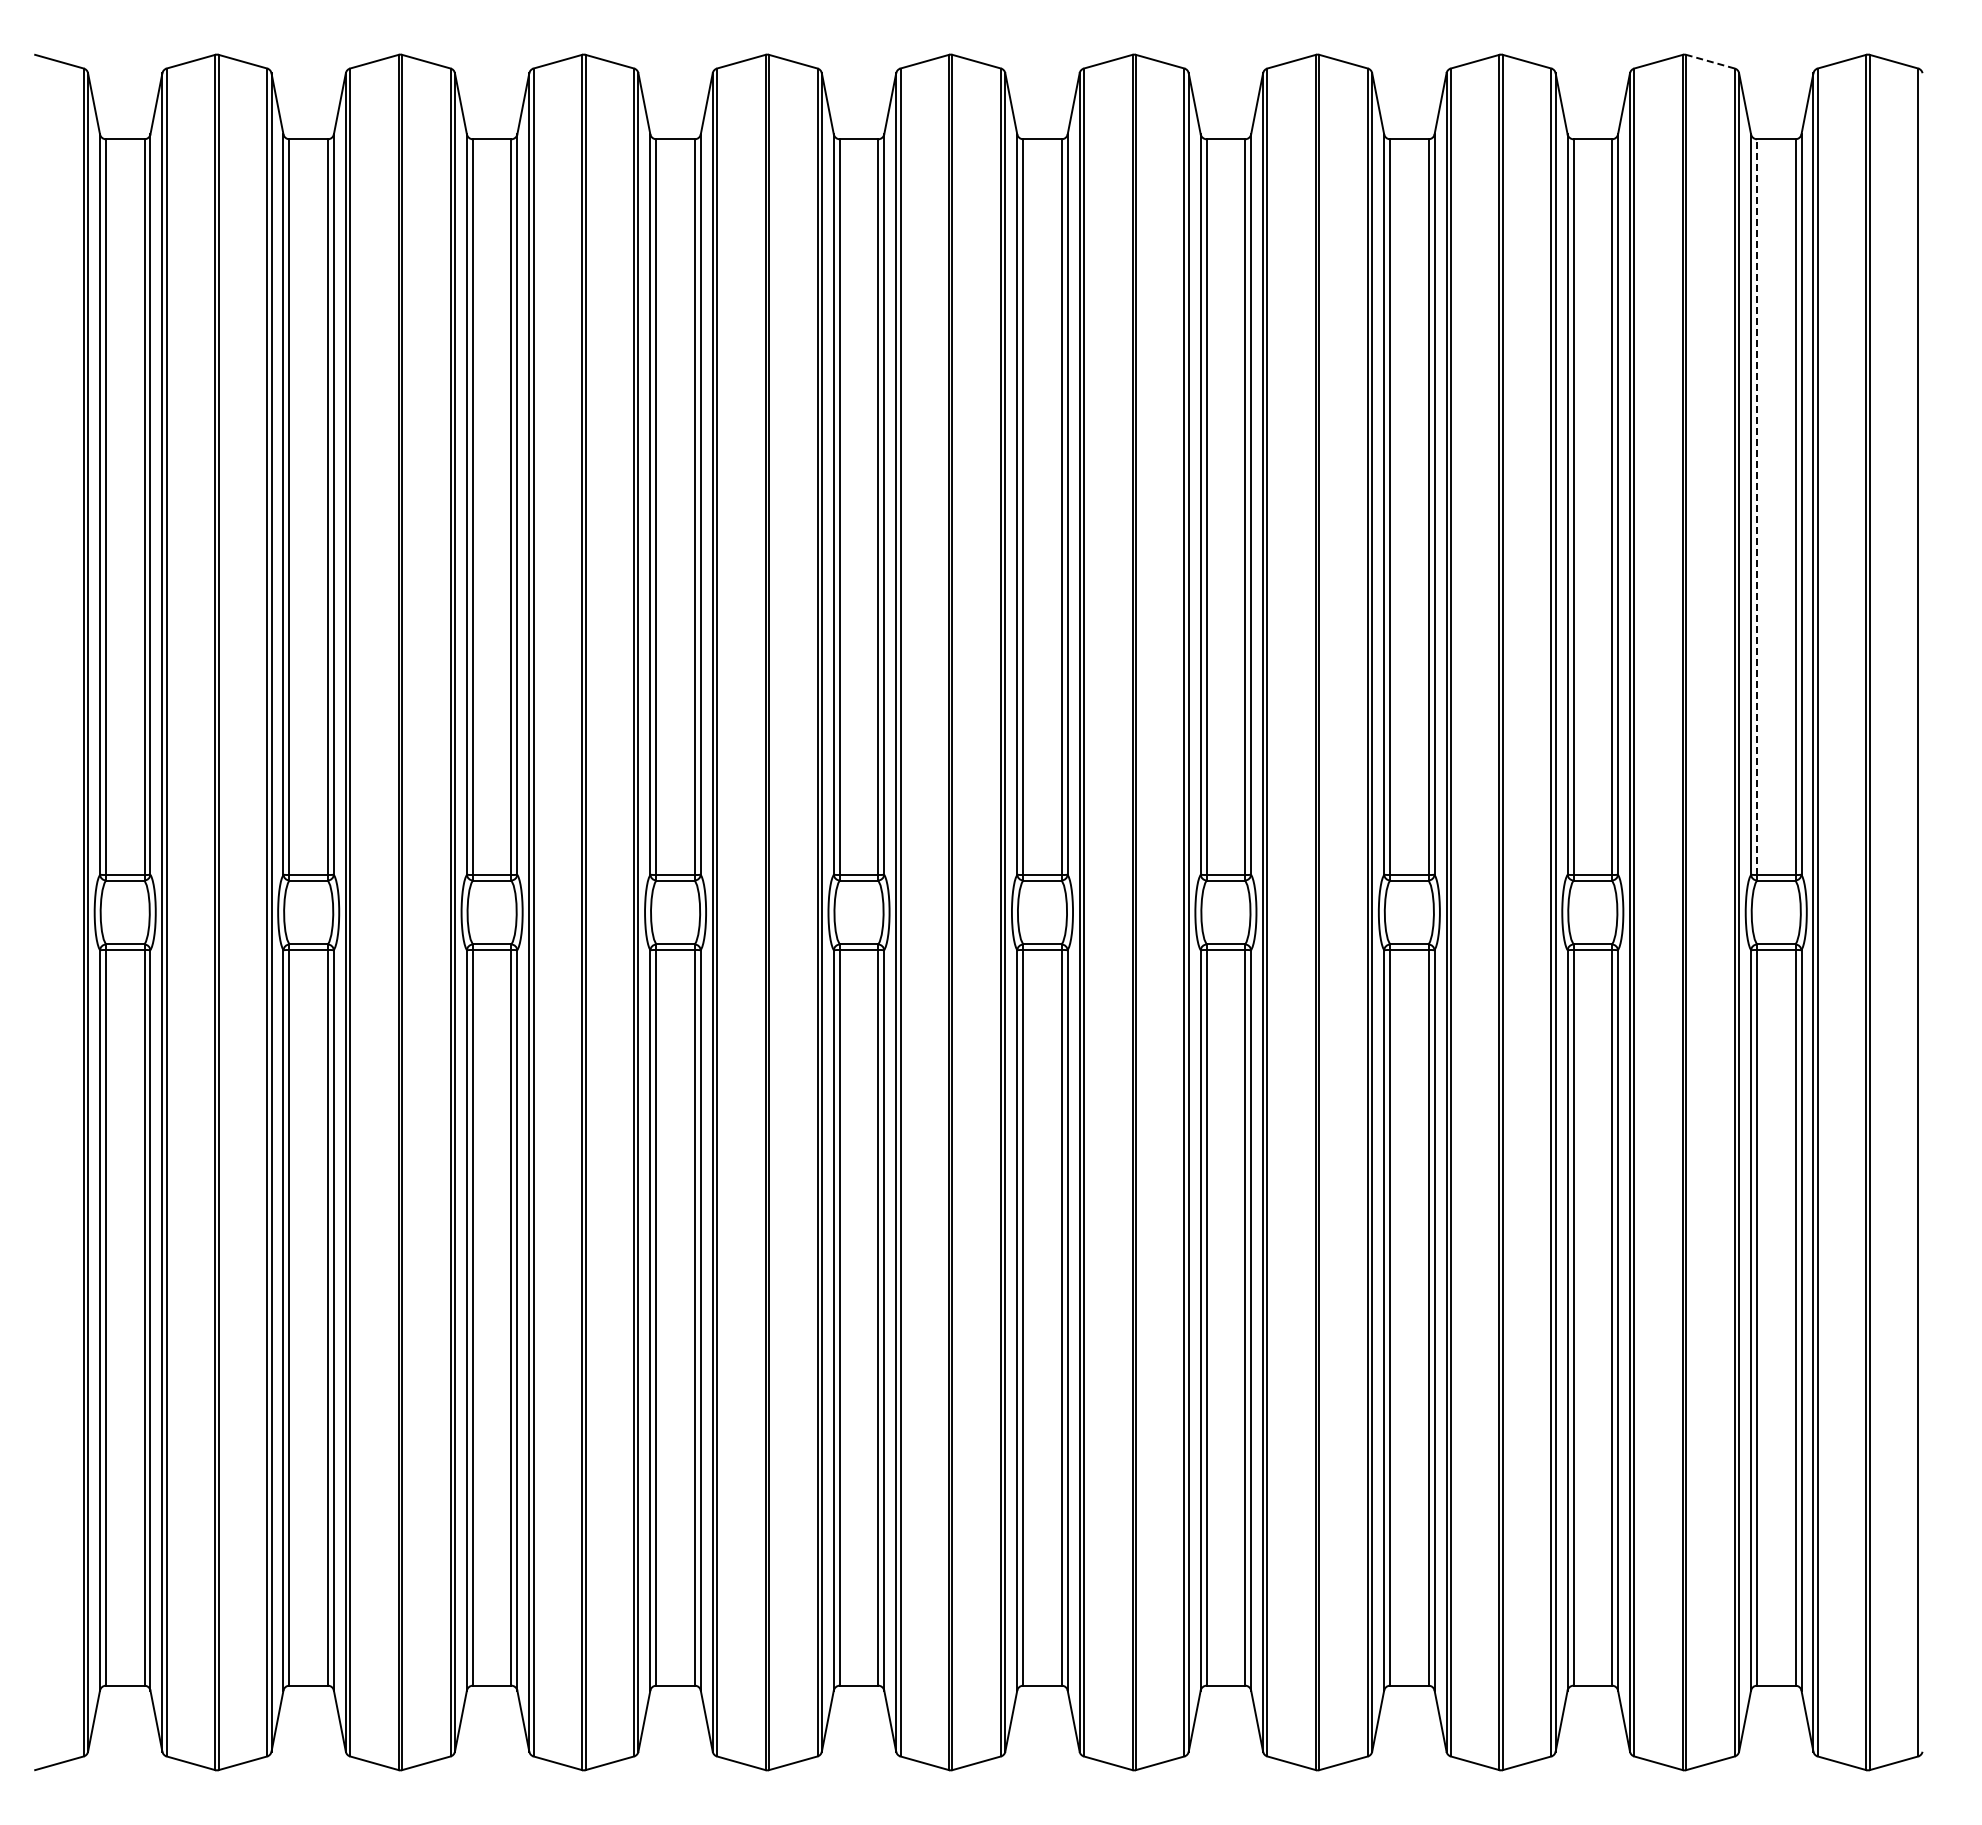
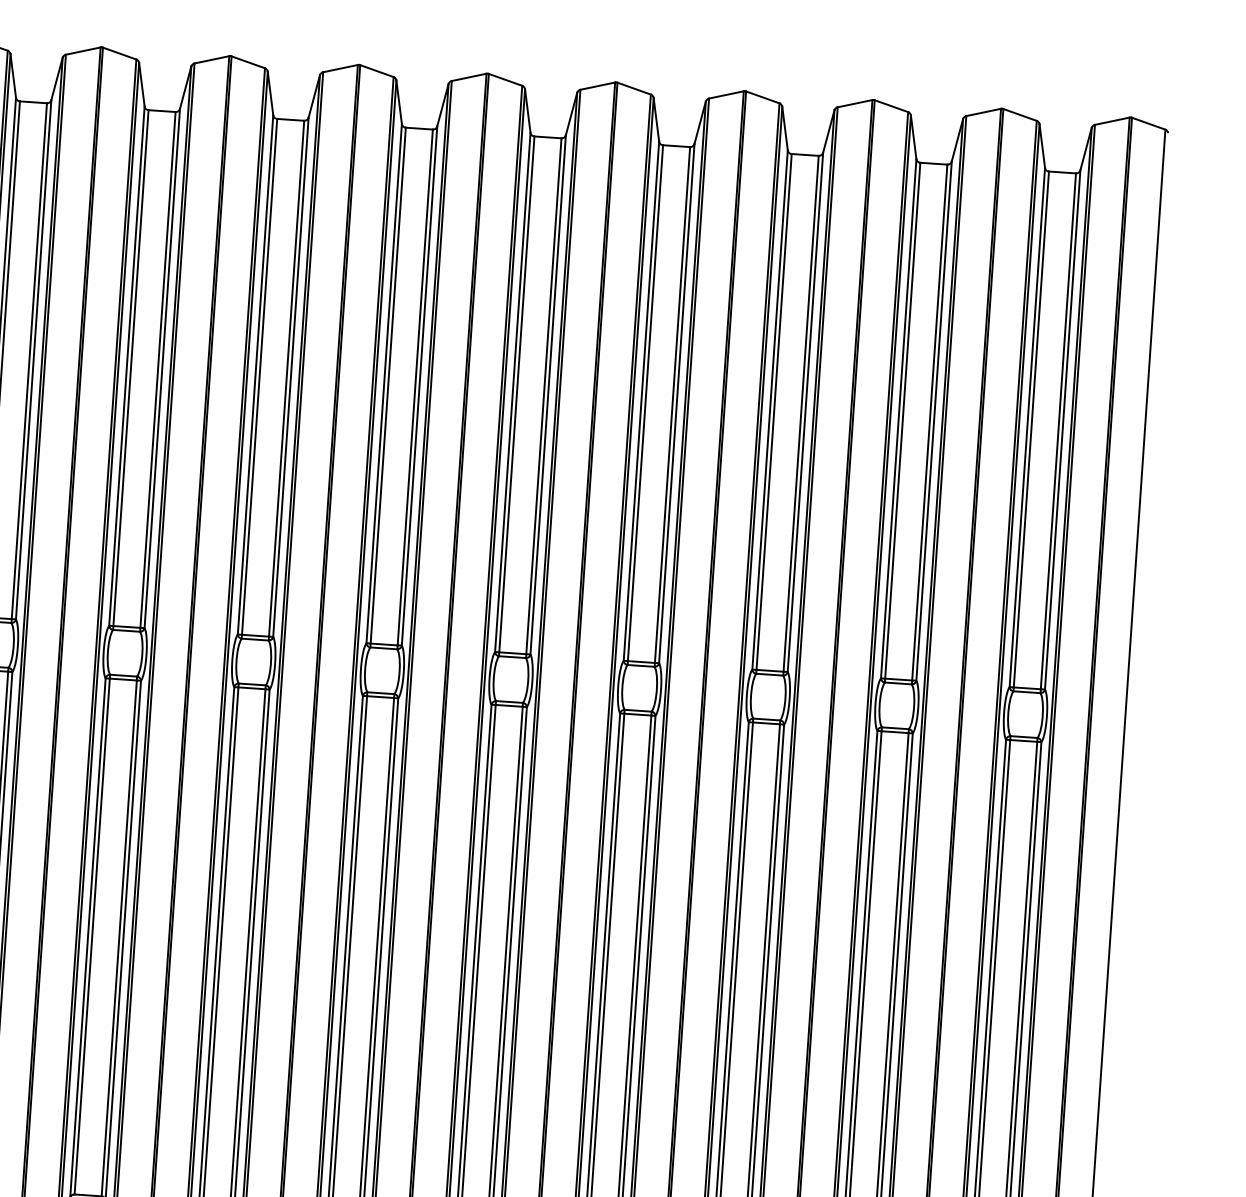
line: (1710, 61) -> (1020, 114), dashed -> solid
line: (1757, 507) -> (1031, 429), dashed -> solid

